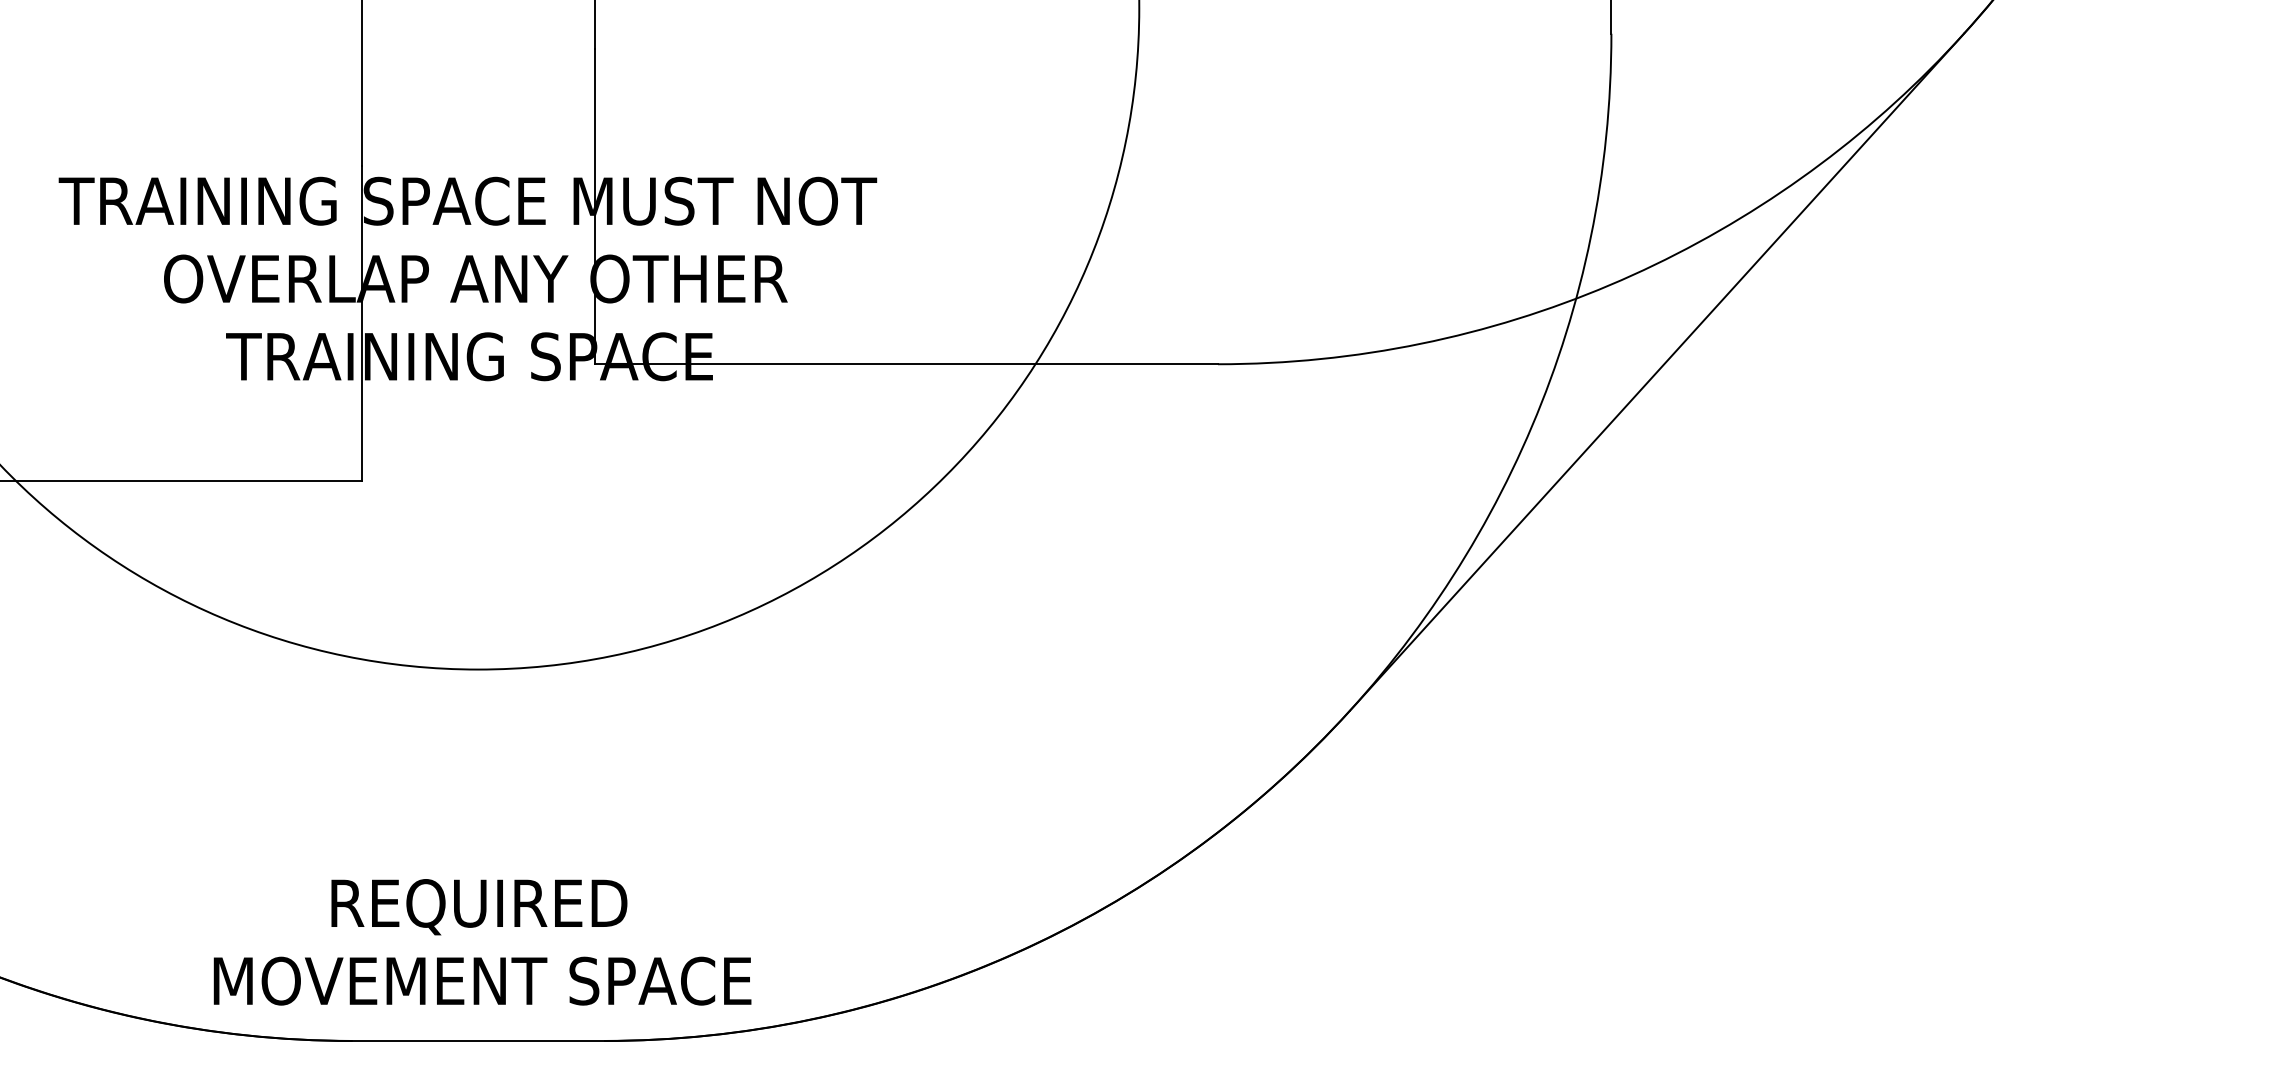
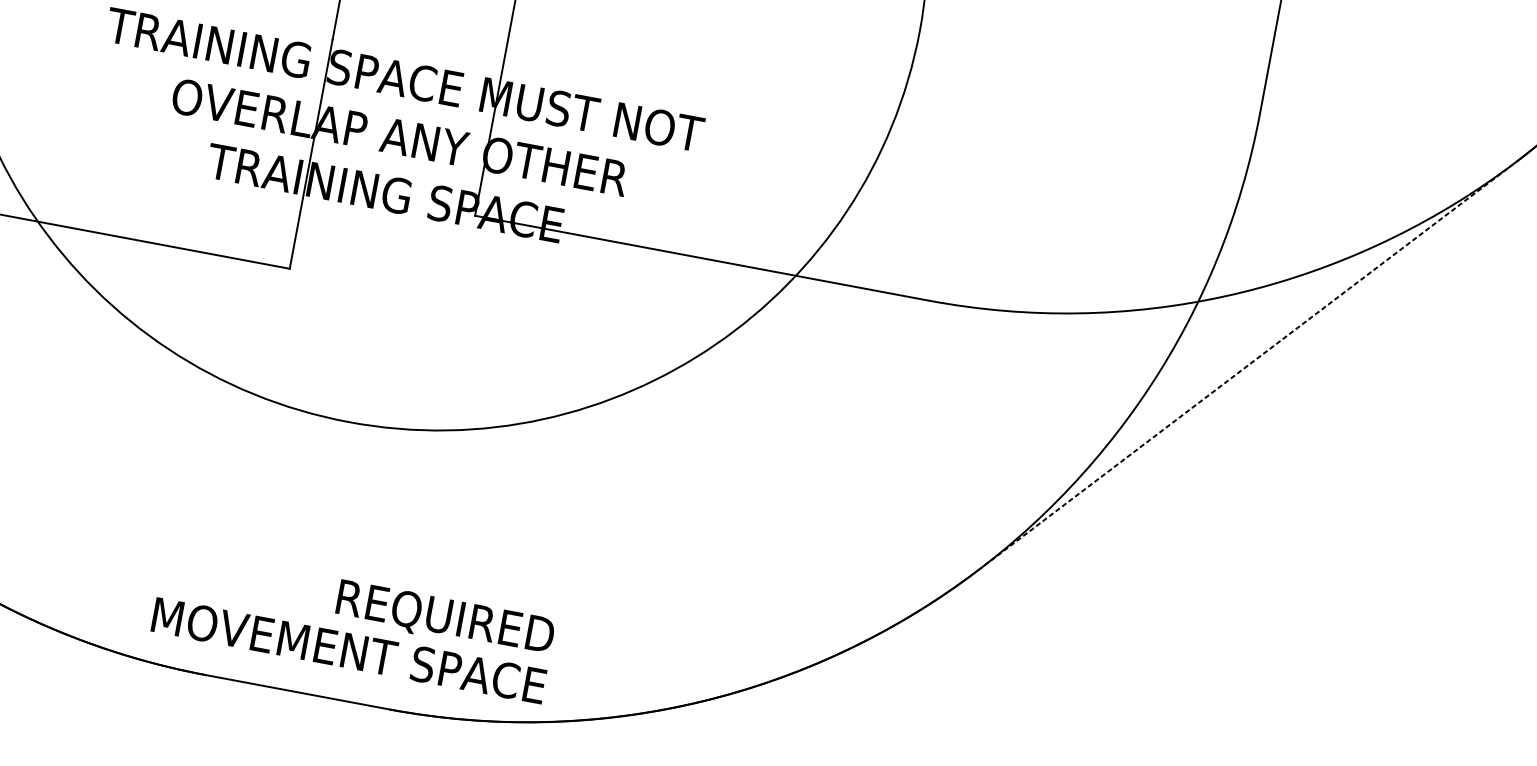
line: (1657, 372) -> (1247, 366), solid -> dashed
text: (479, 907) -> (445, 619), moved
text: (482, 980) -> (349, 650), moved

